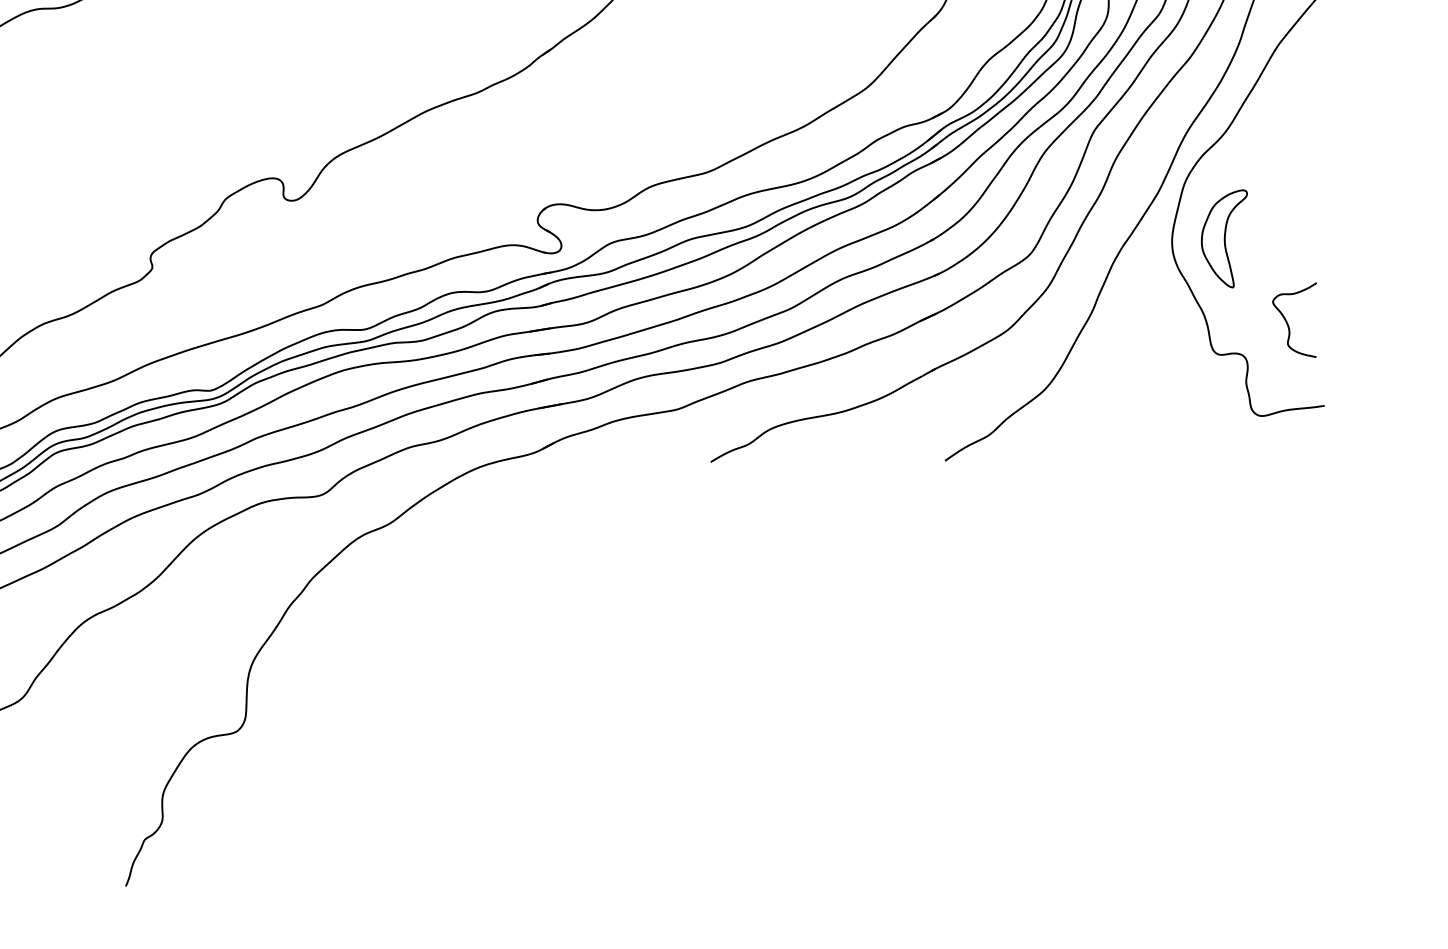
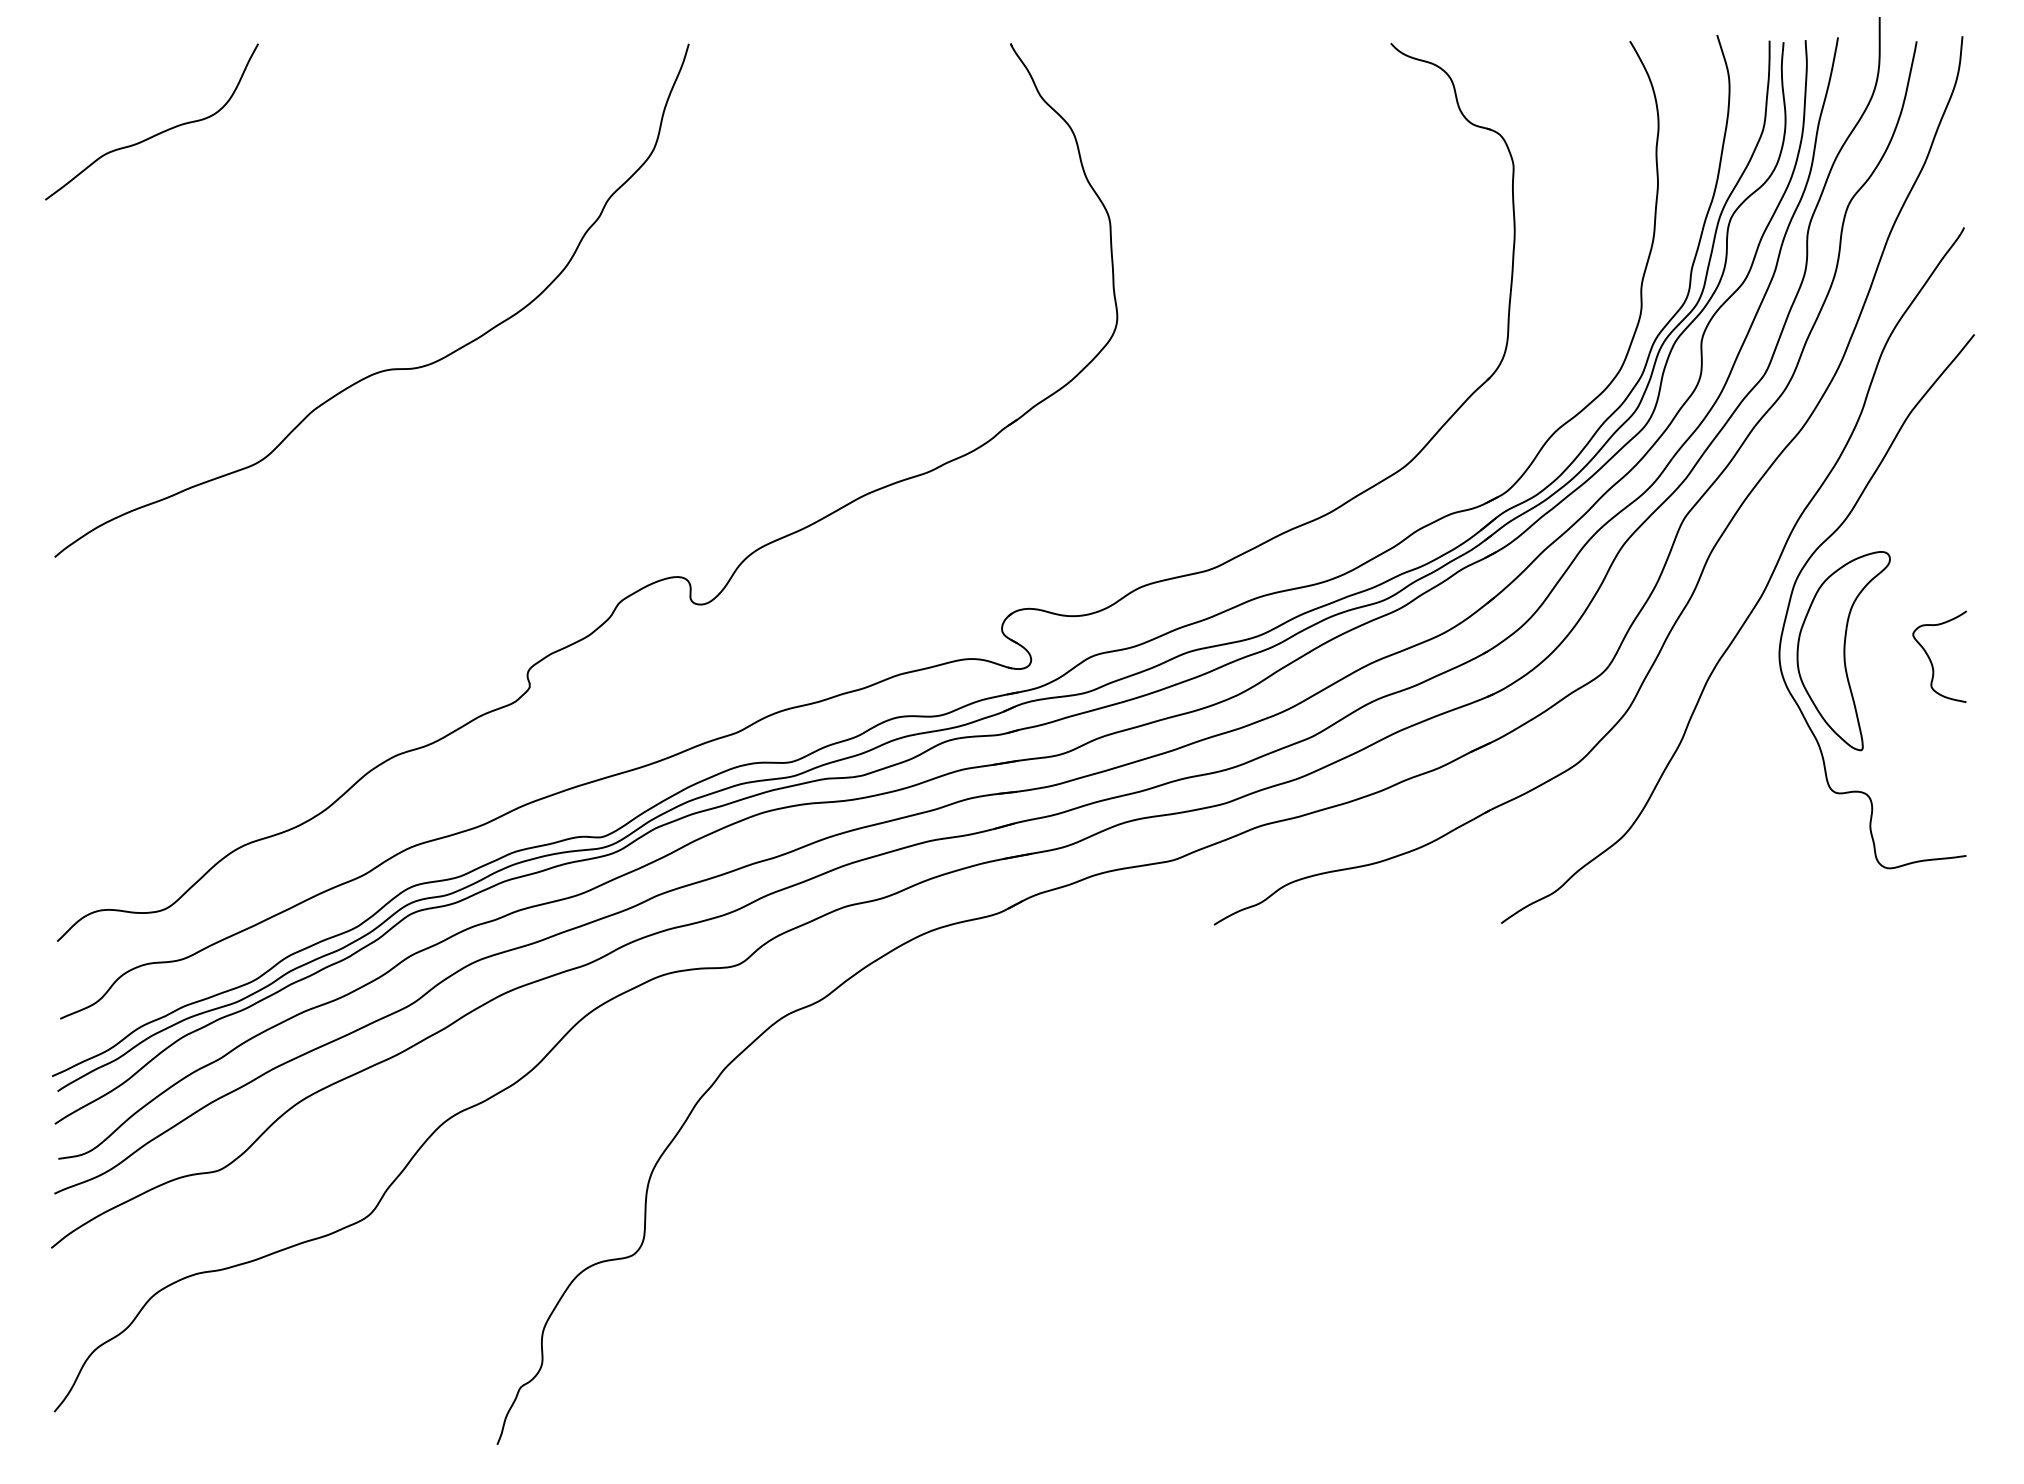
part: (1224, 239) -> (1843, 651), size x1.67
curve: (1287, 323) -> (1931, 660), moved

